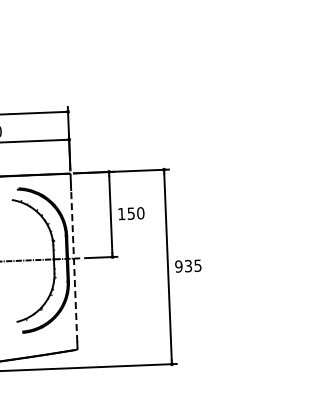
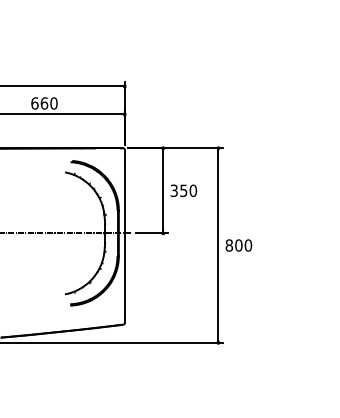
text: (120, 213) -> (173, 190), 150 -> 350
line: (73, 265) -> (124, 240), dashed -> solid
text: (188, 266) -> (238, 245), 935 -> 800

